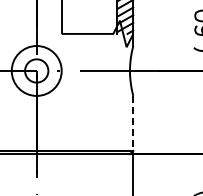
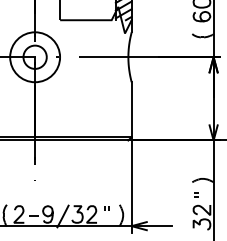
line: (133, 124) -> (131, 110), dashed -> solid

